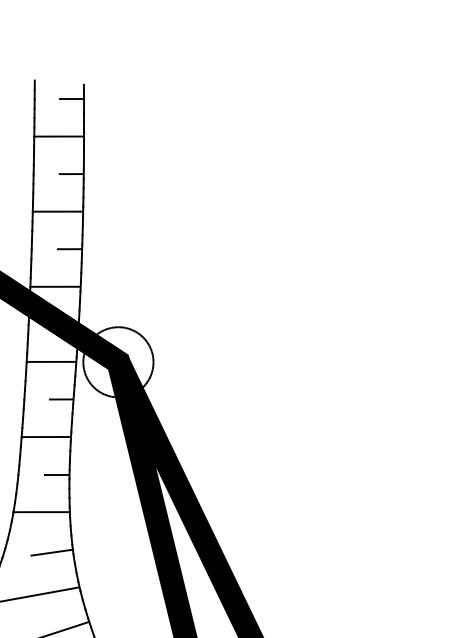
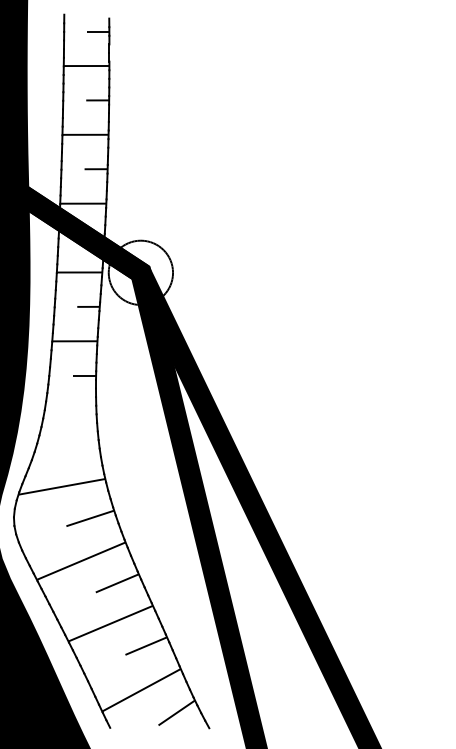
line: (41, 512) -> (70, 410), removed
line: (52, 551) -> (80, 446), removed

